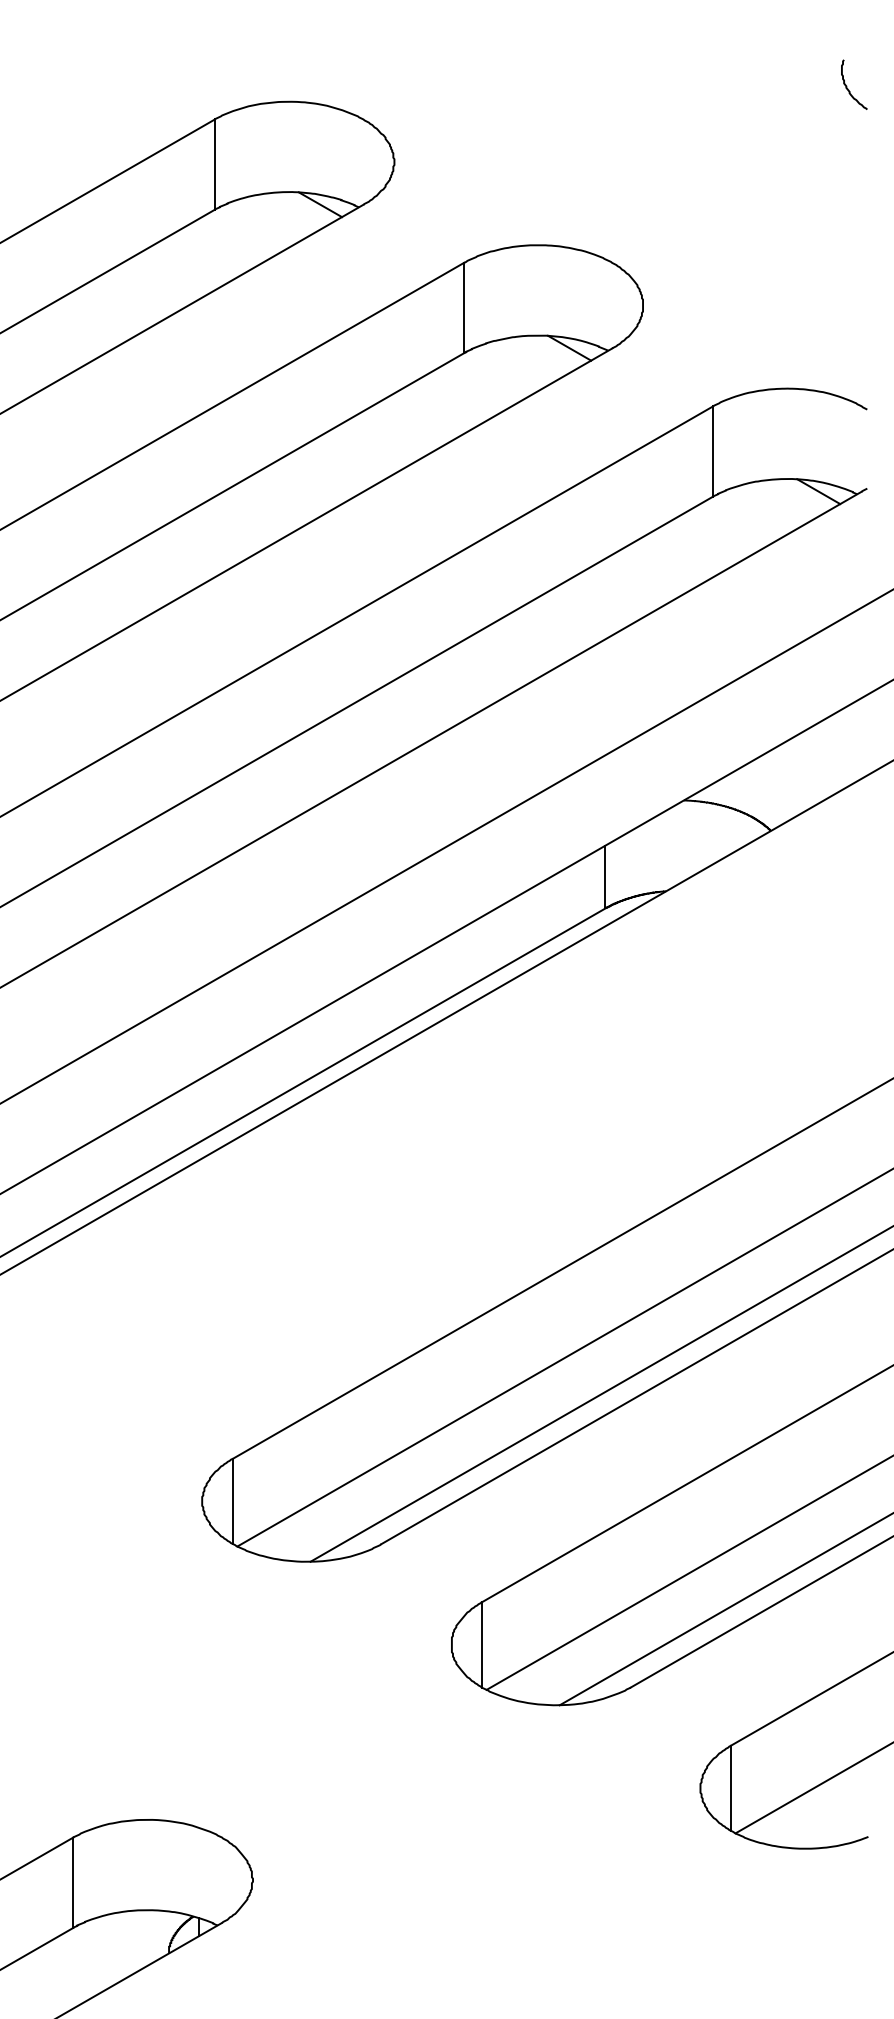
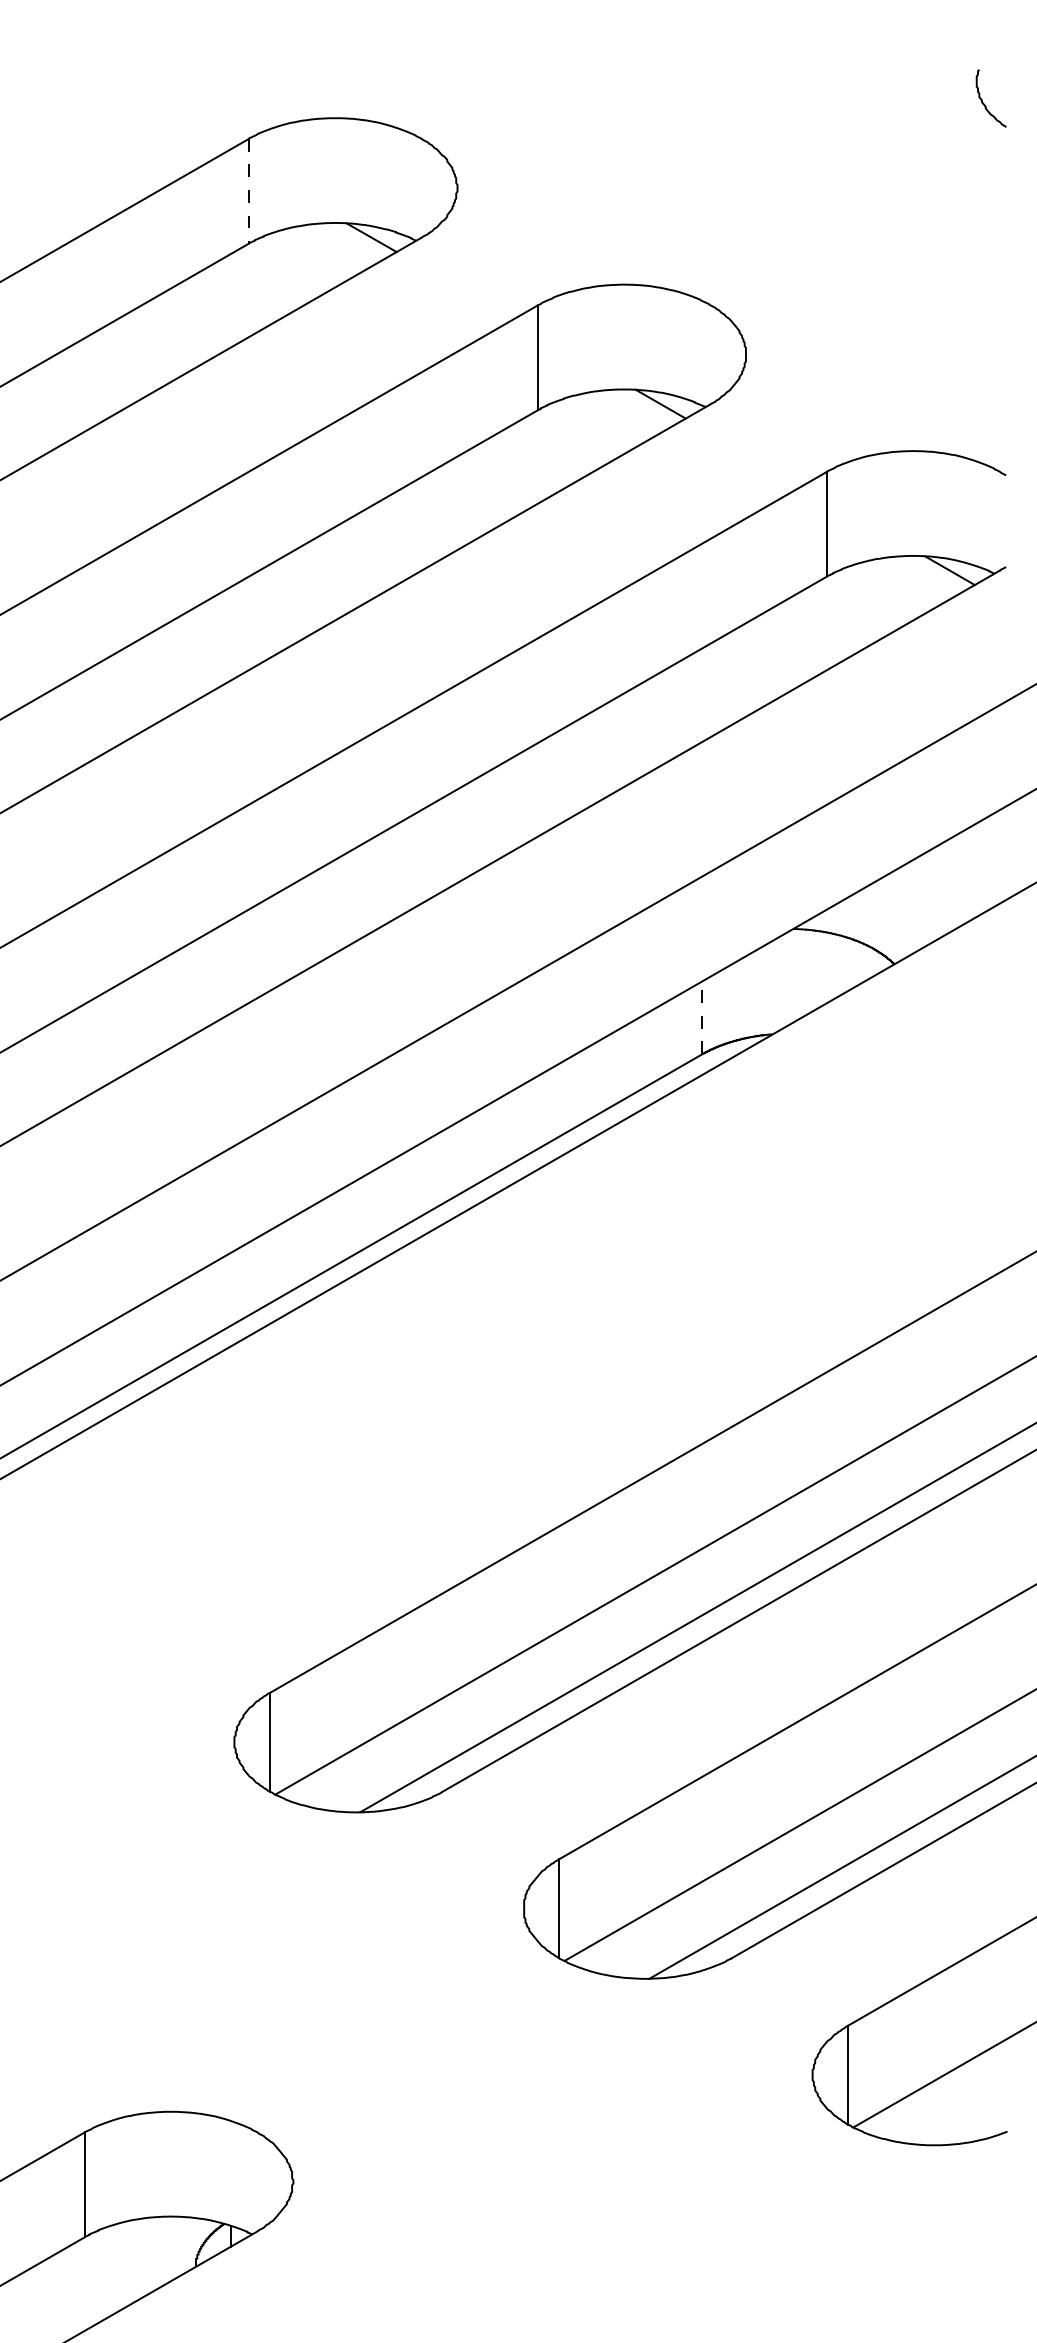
line: (215, 164) -> (249, 191), solid -> dashed
line: (605, 876) -> (702, 1017), solid -> dashed

